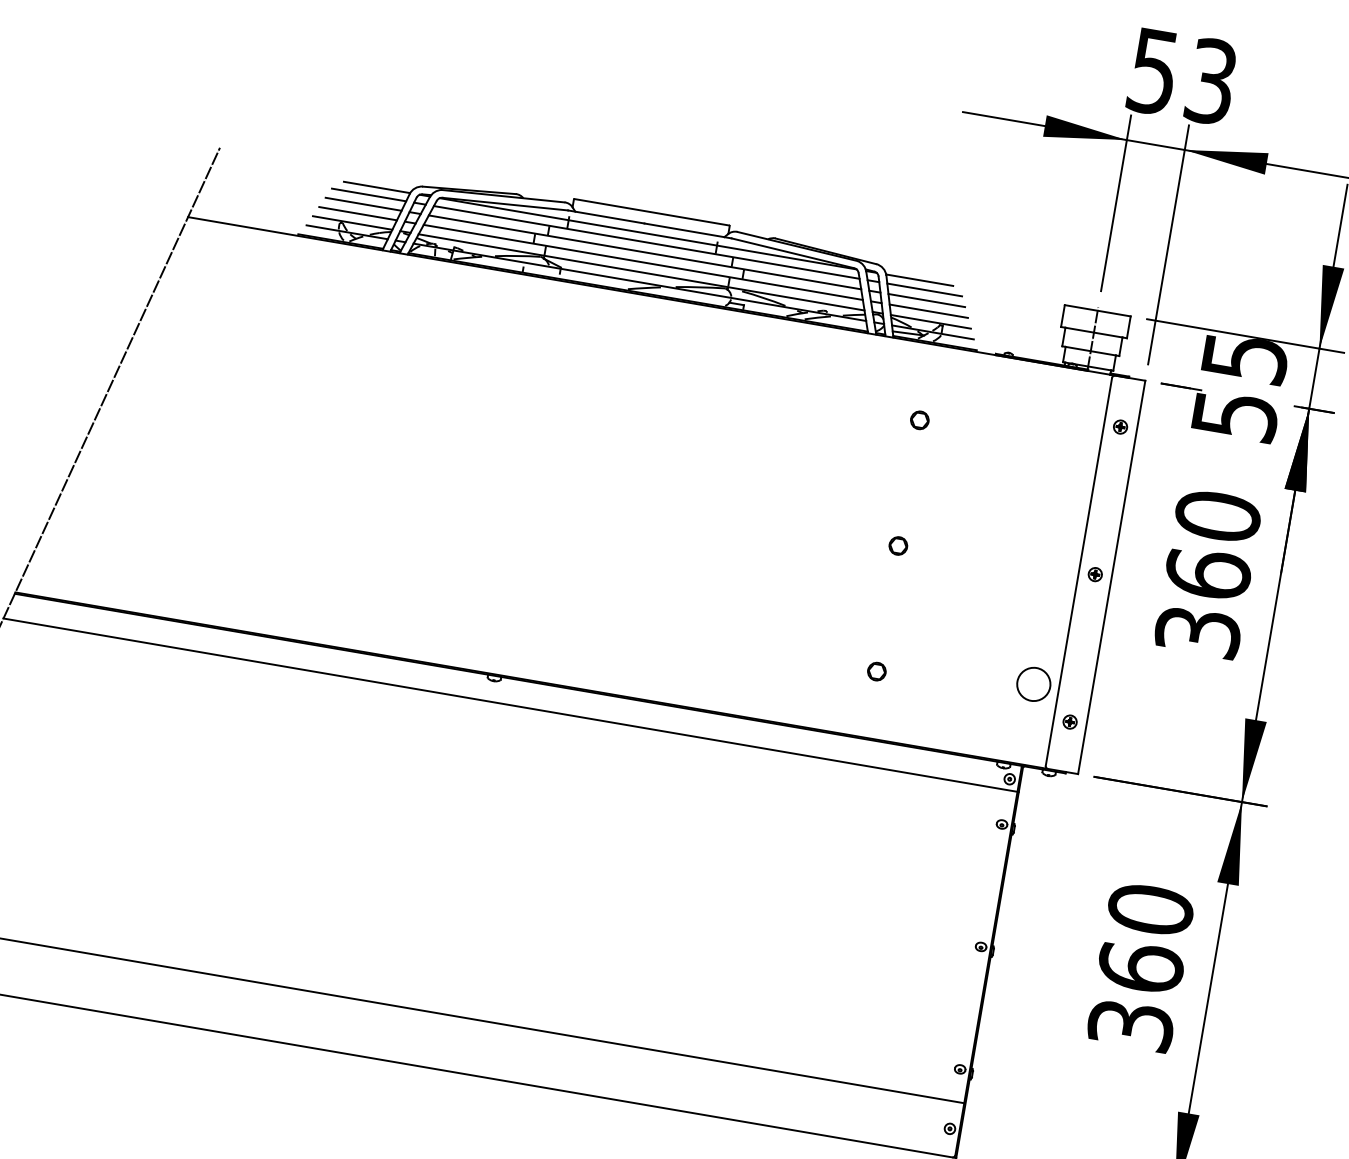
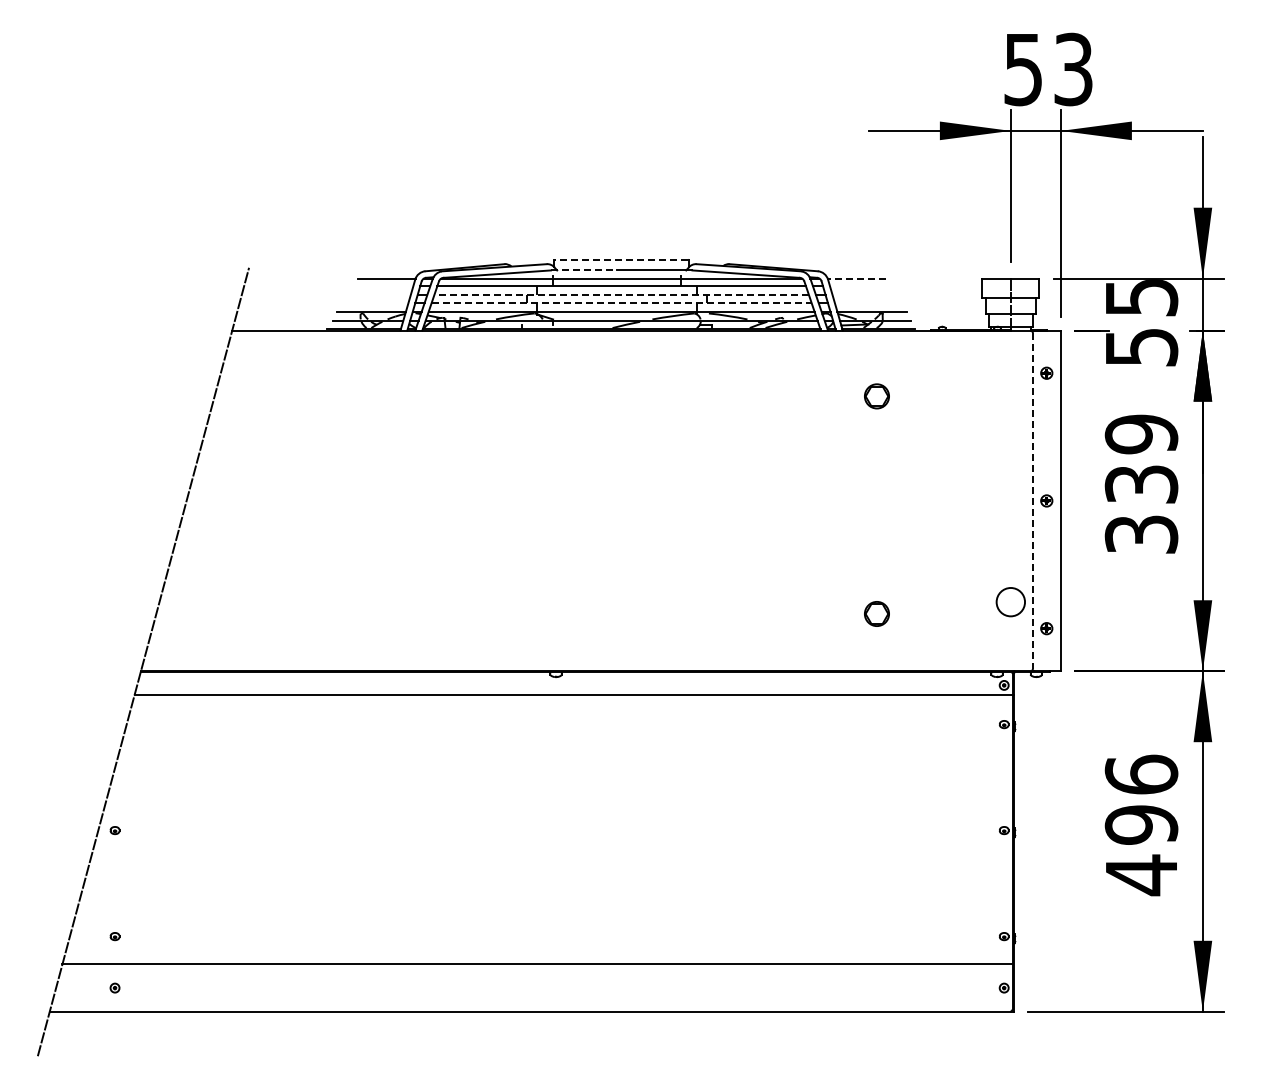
line: (369, 195) -> (381, 286), removed
line: (363, 204) -> (377, 294), removed
line: (651, 211) -> (621, 259), solid -> dashed
line: (357, 213) -> (374, 303), removed
line: (606, 217) -> (584, 270), solid -> dashed
line: (644, 252) -> (621, 294), solid -> dashed
line: (644, 262) -> (622, 303), solid -> dashed
line: (919, 280) -> (856, 278), solid -> dashed
line: (923, 290) -> (861, 286), removed
line: (926, 300) -> (865, 294), removed
line: (928, 311) -> (868, 303), removed
circle: (919, 420) -> (876, 396), size x1.6
text: (1213, 544) -> (1141, 458), 360 -> 339
circle: (897, 545) -> (876, 504), removed
line: (1078, 571) -> (1032, 500), solid -> dashed
circle: (876, 670) -> (876, 613), size x1.6
text: (1140, 968) -> (1141, 825), 360 -> 496

